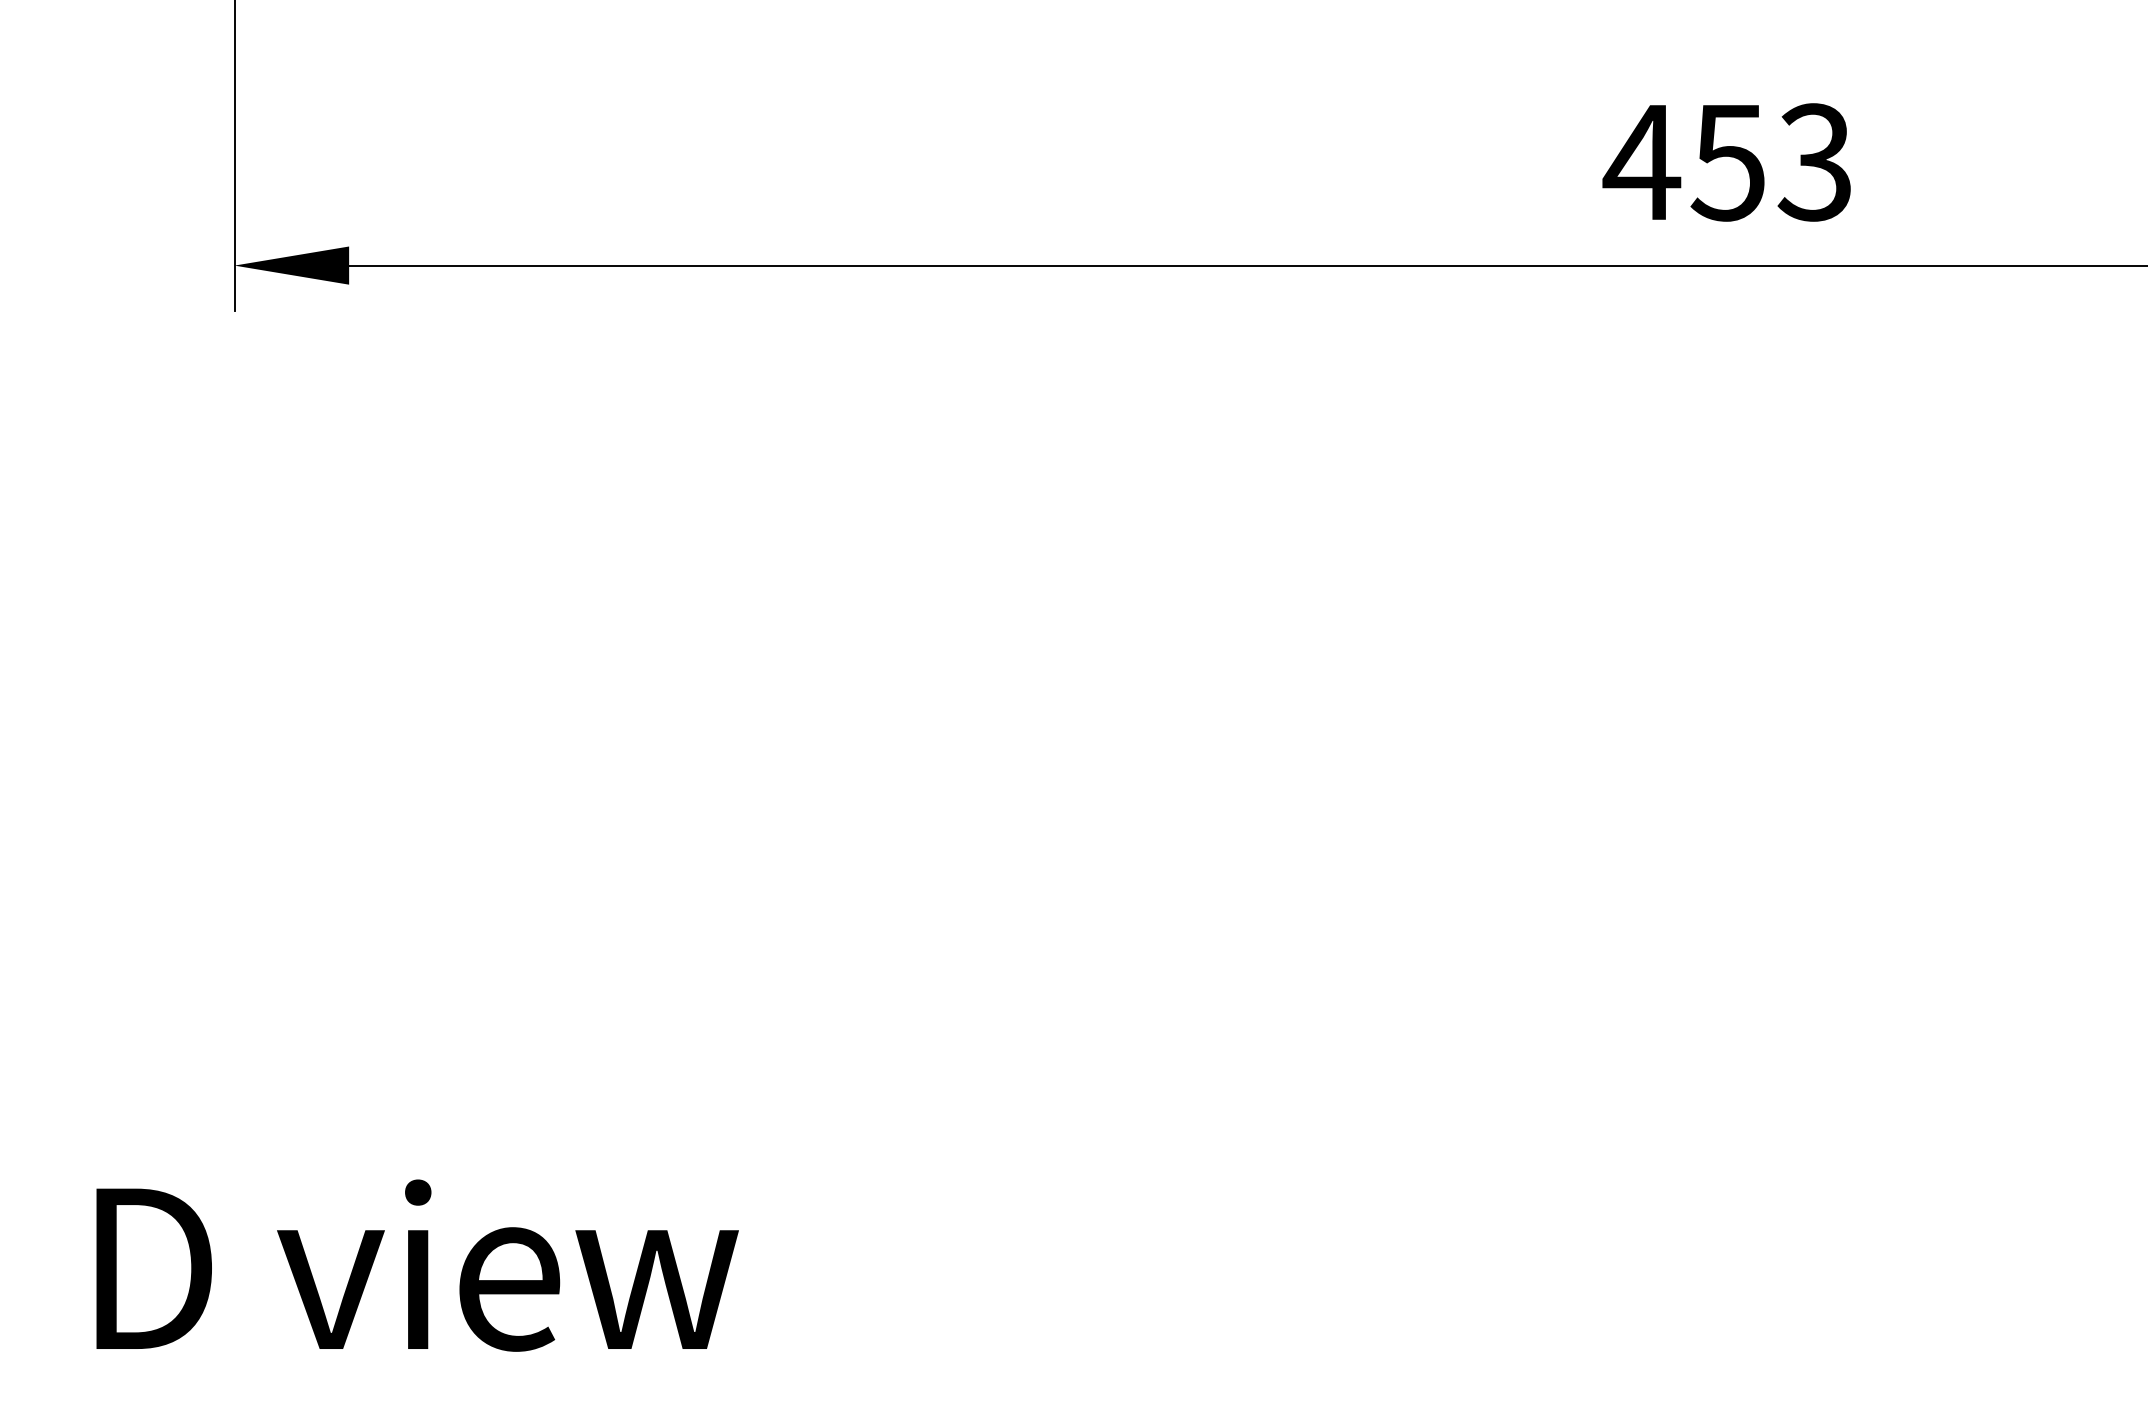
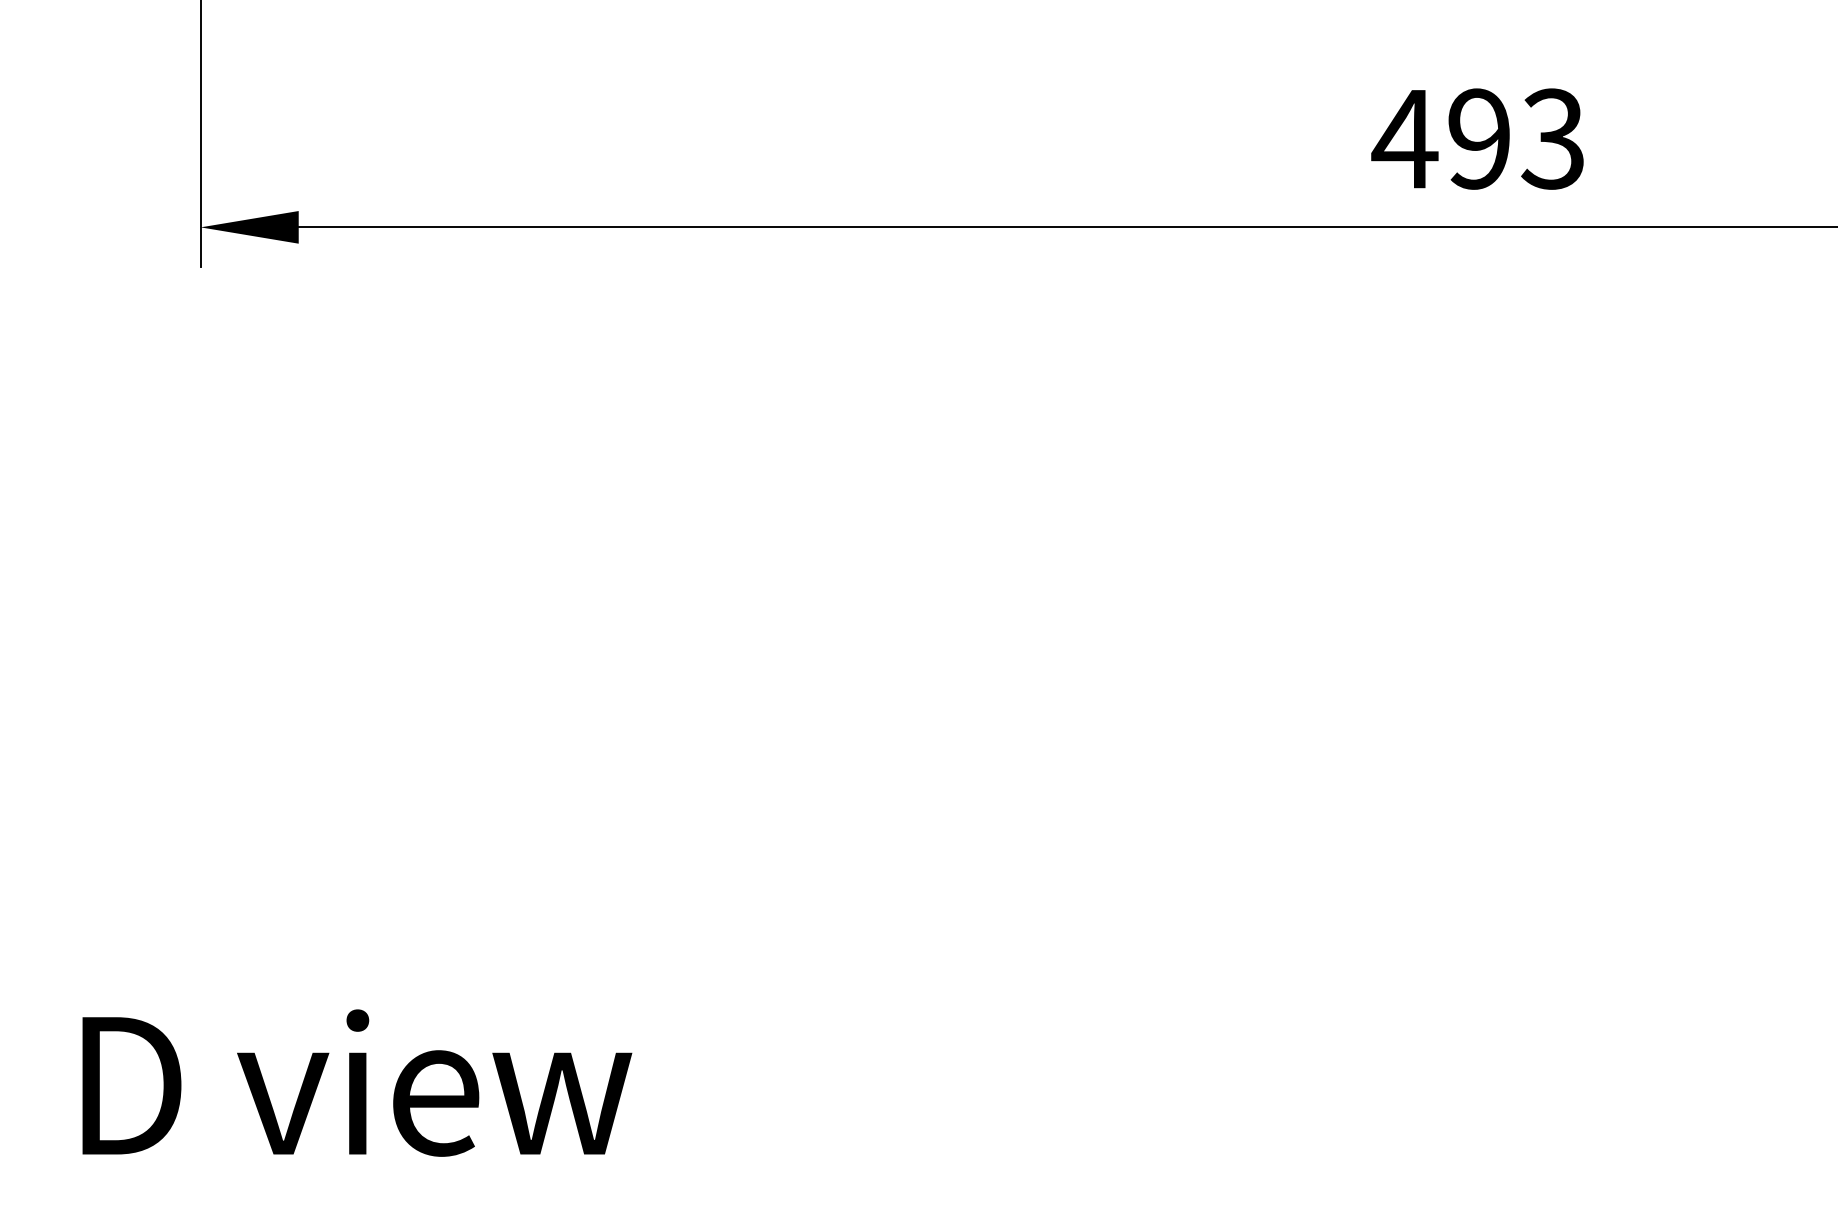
text: (1727, 162) -> (1478, 139), 453 -> 493

